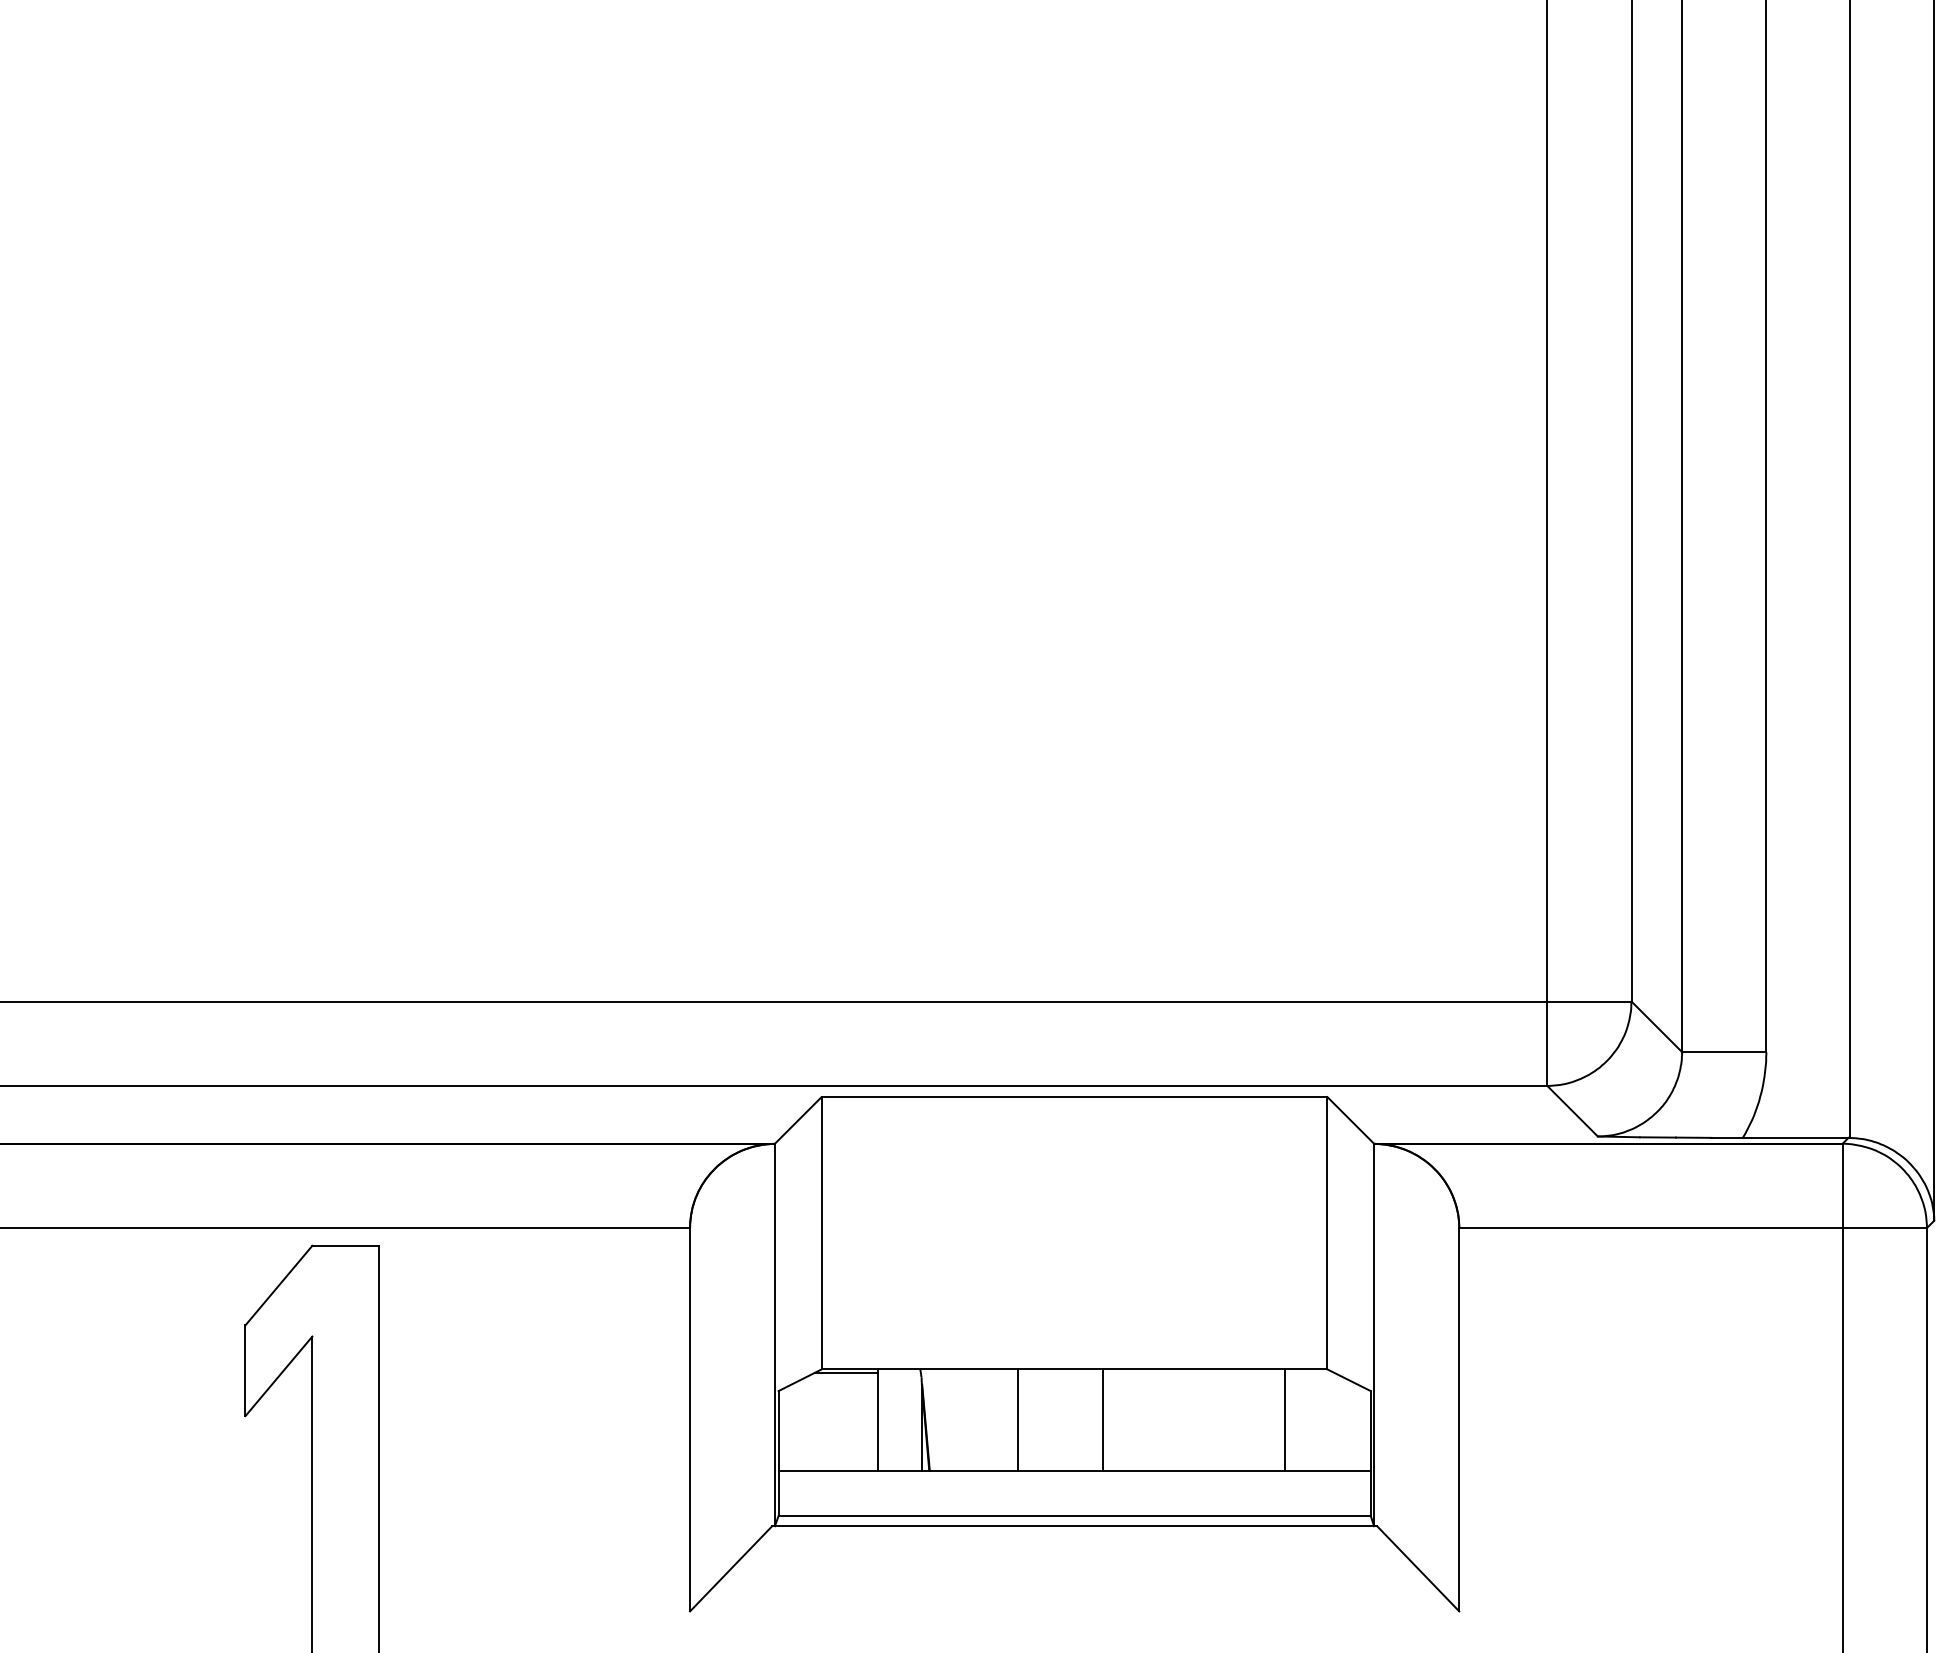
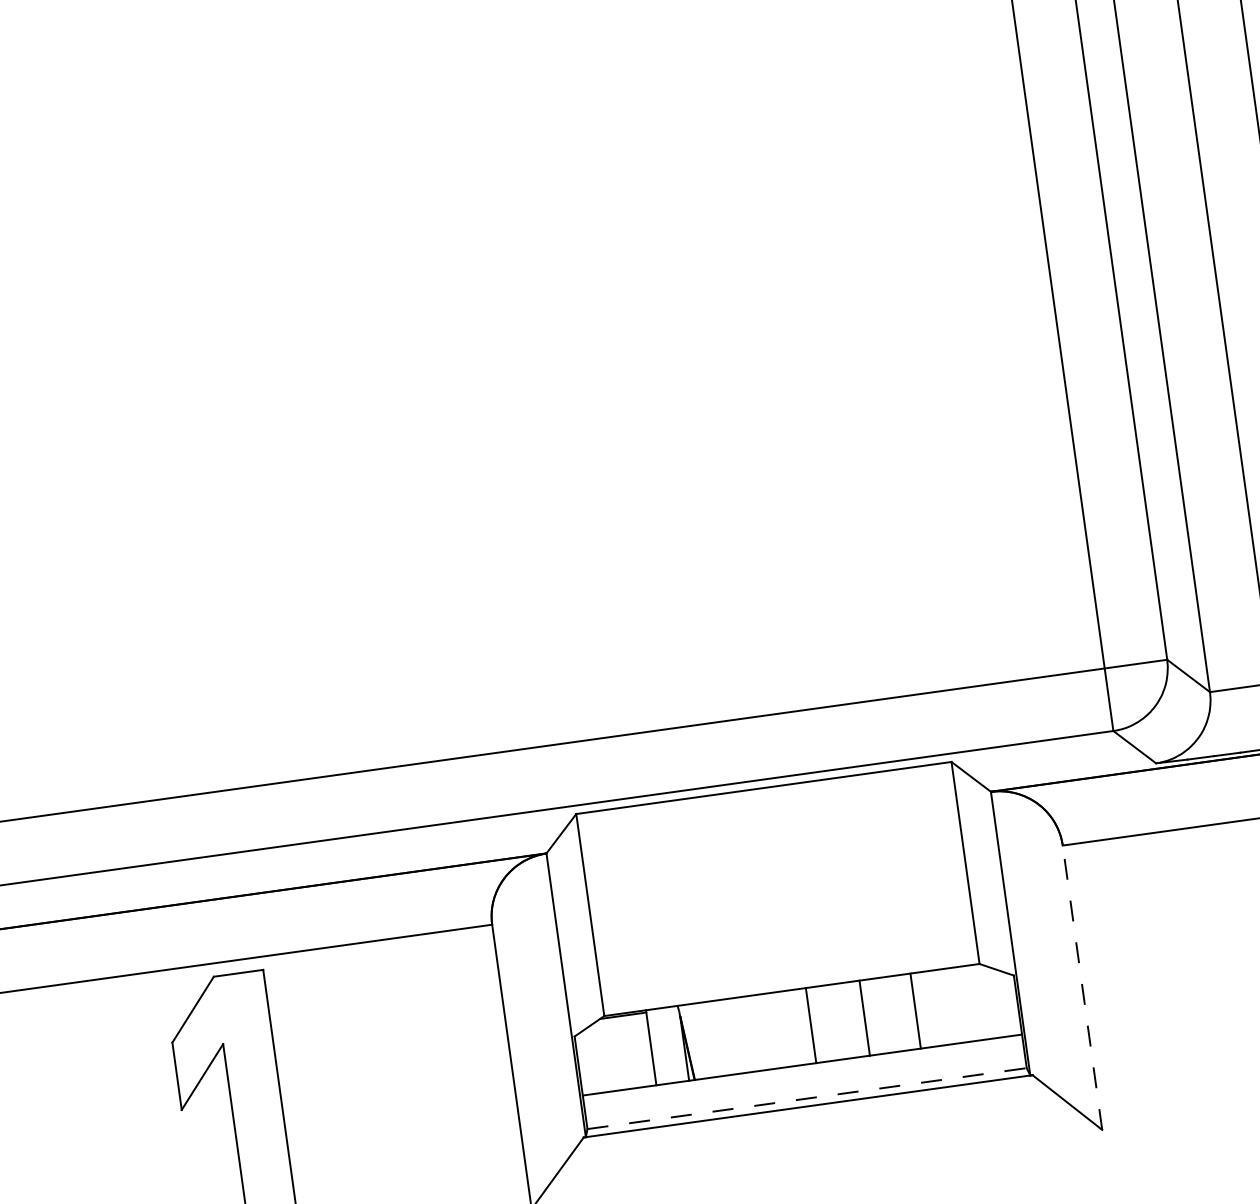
line: (1018, 1419) -> (811, 1025), moved
line: (1102, 1419) -> (864, 1017), moved
line: (1285, 1419) -> (915, 1010), moved
line: (1459, 1419) -> (1082, 987), solid -> dashed
line: (1075, 1515) -> (807, 1098), solid -> dashed

